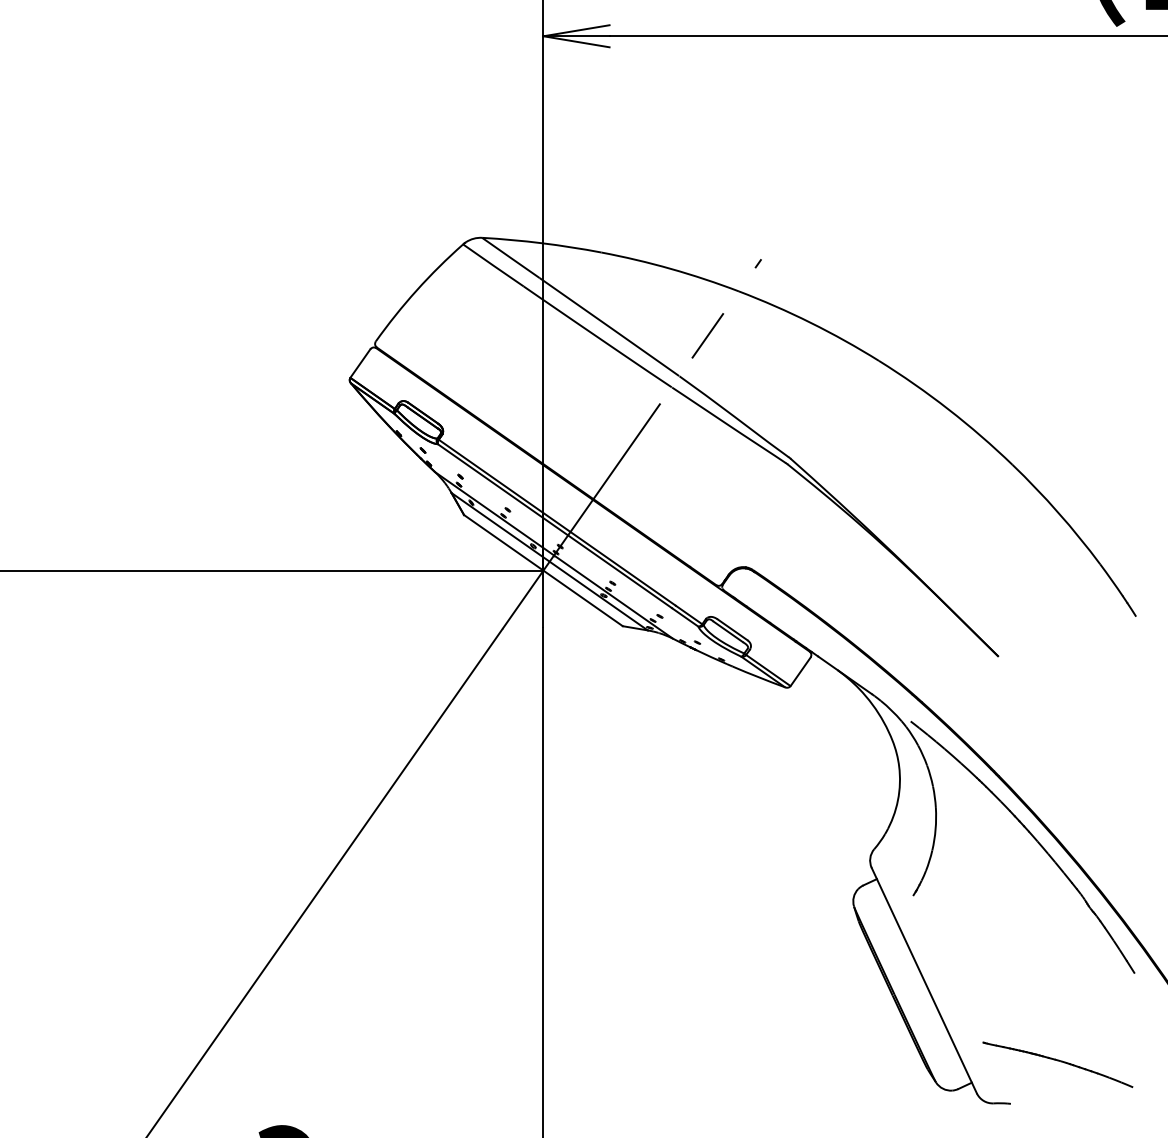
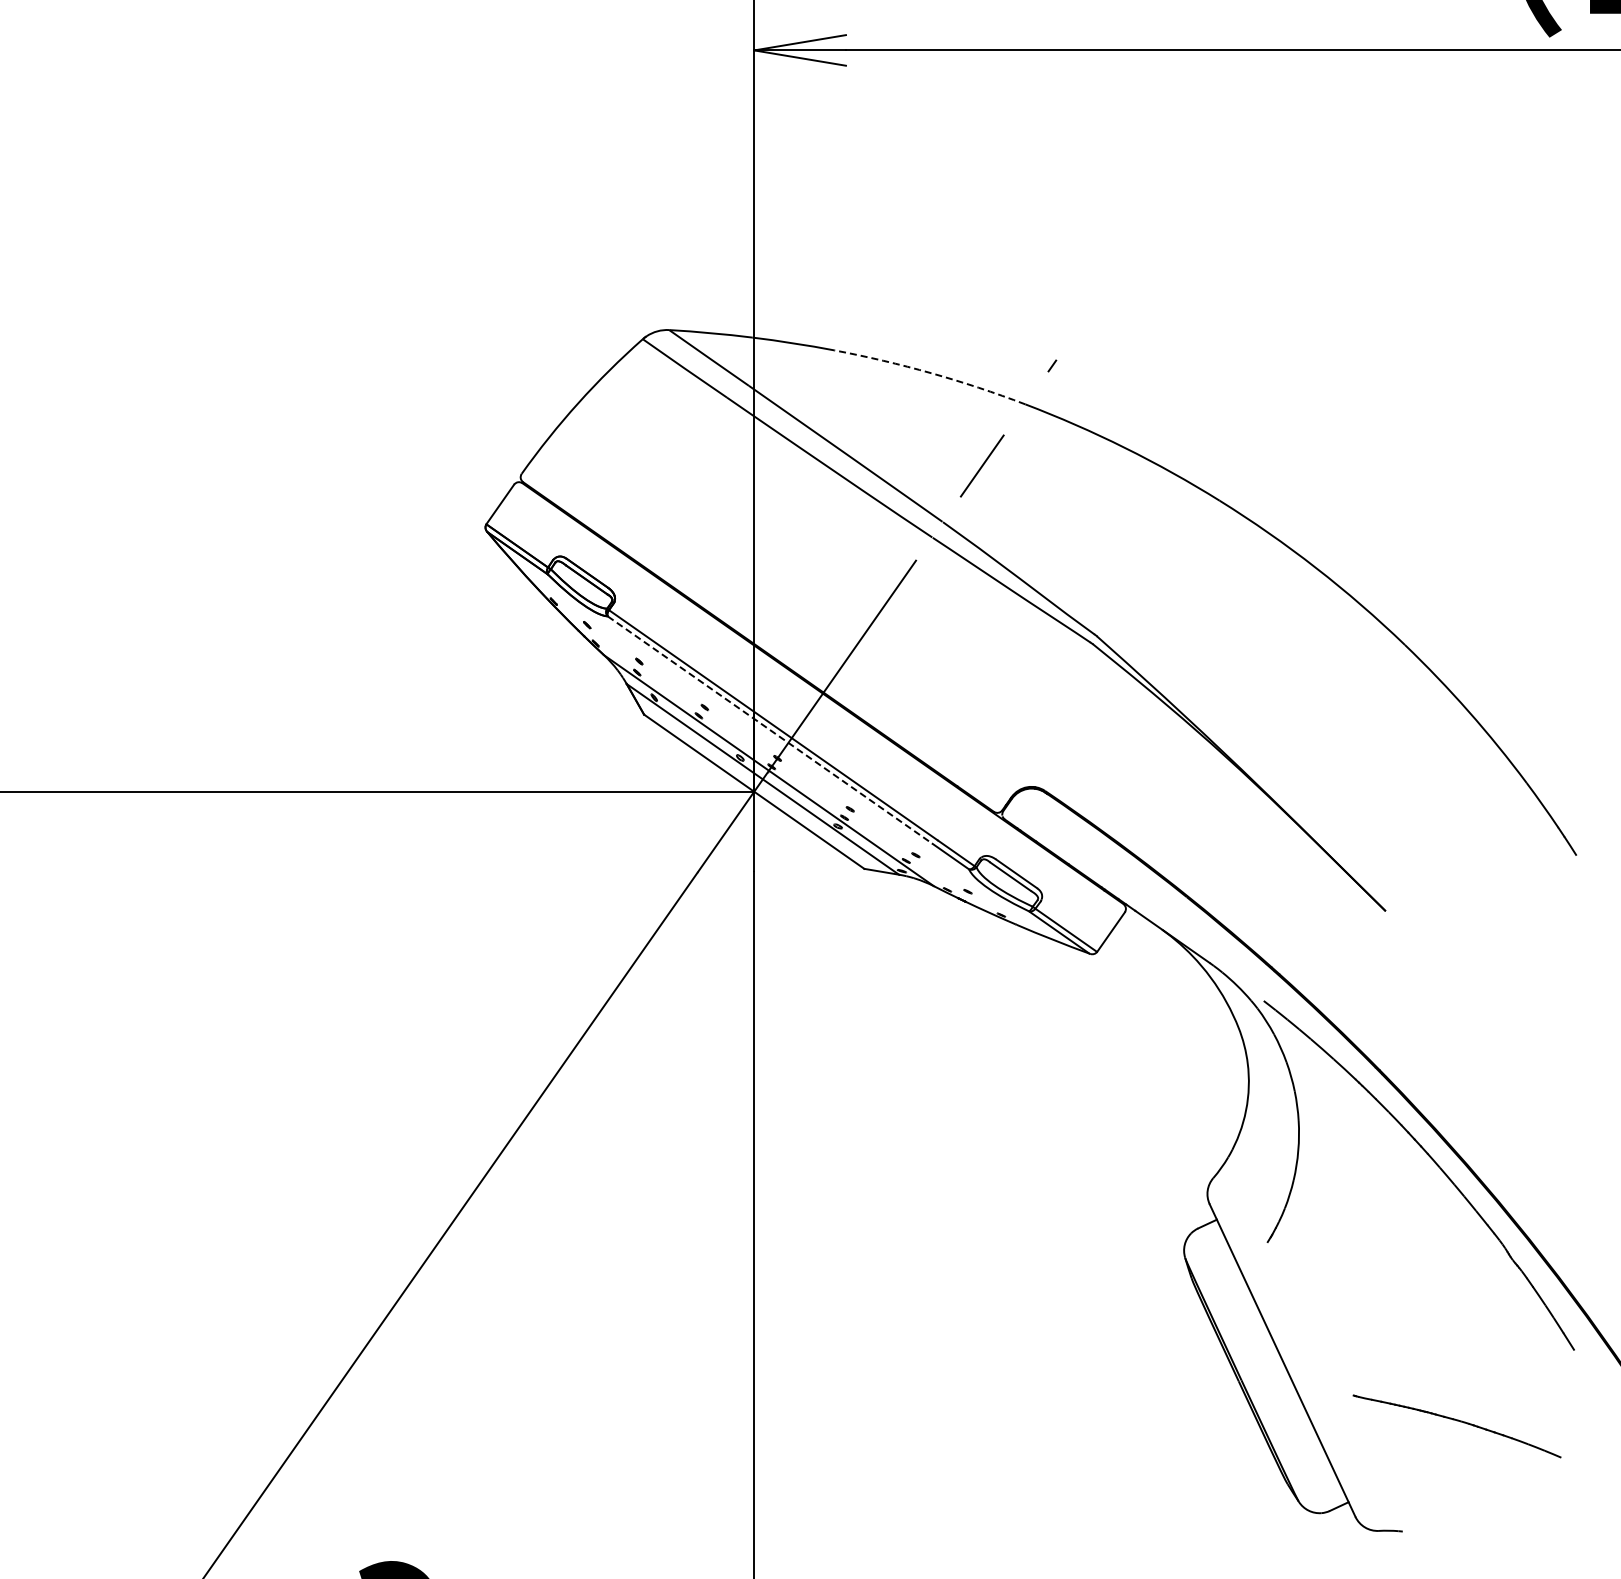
arc: (671, 269) -> (931, 373), solid -> dashed
line: (555, 526) -> (770, 730), solid -> dashed
part: (1057, 1064) -> (1456, 1426), moved

